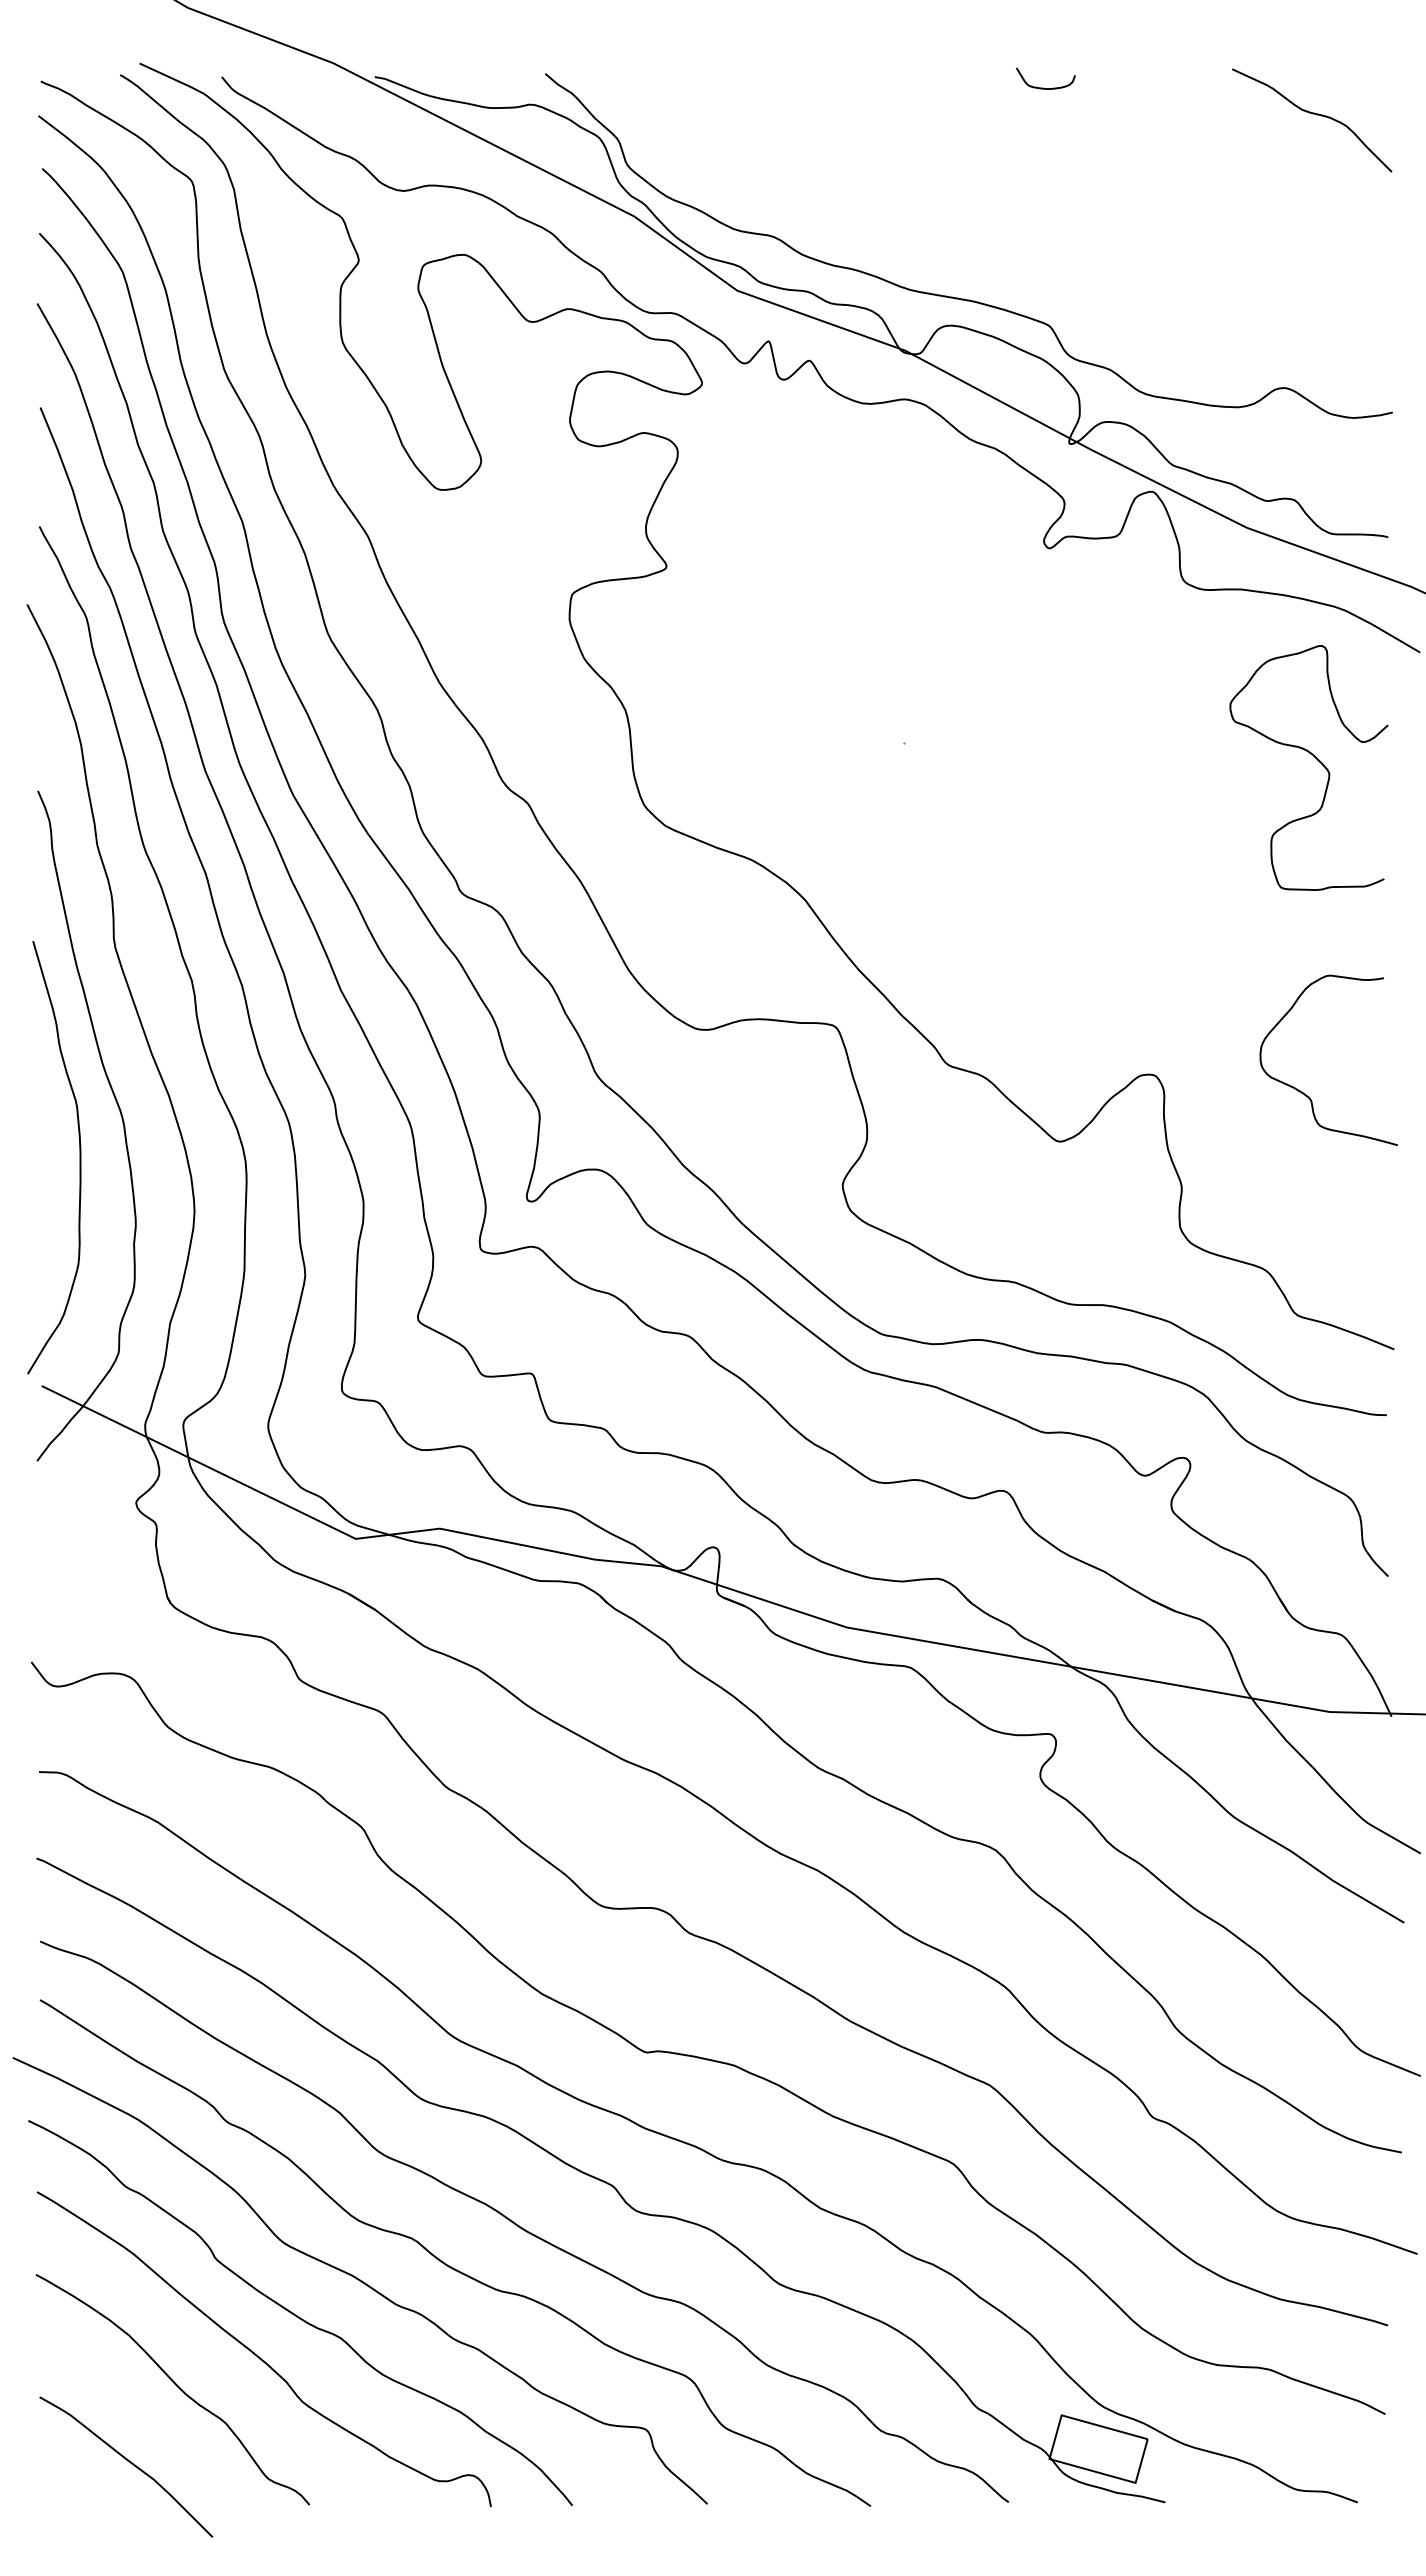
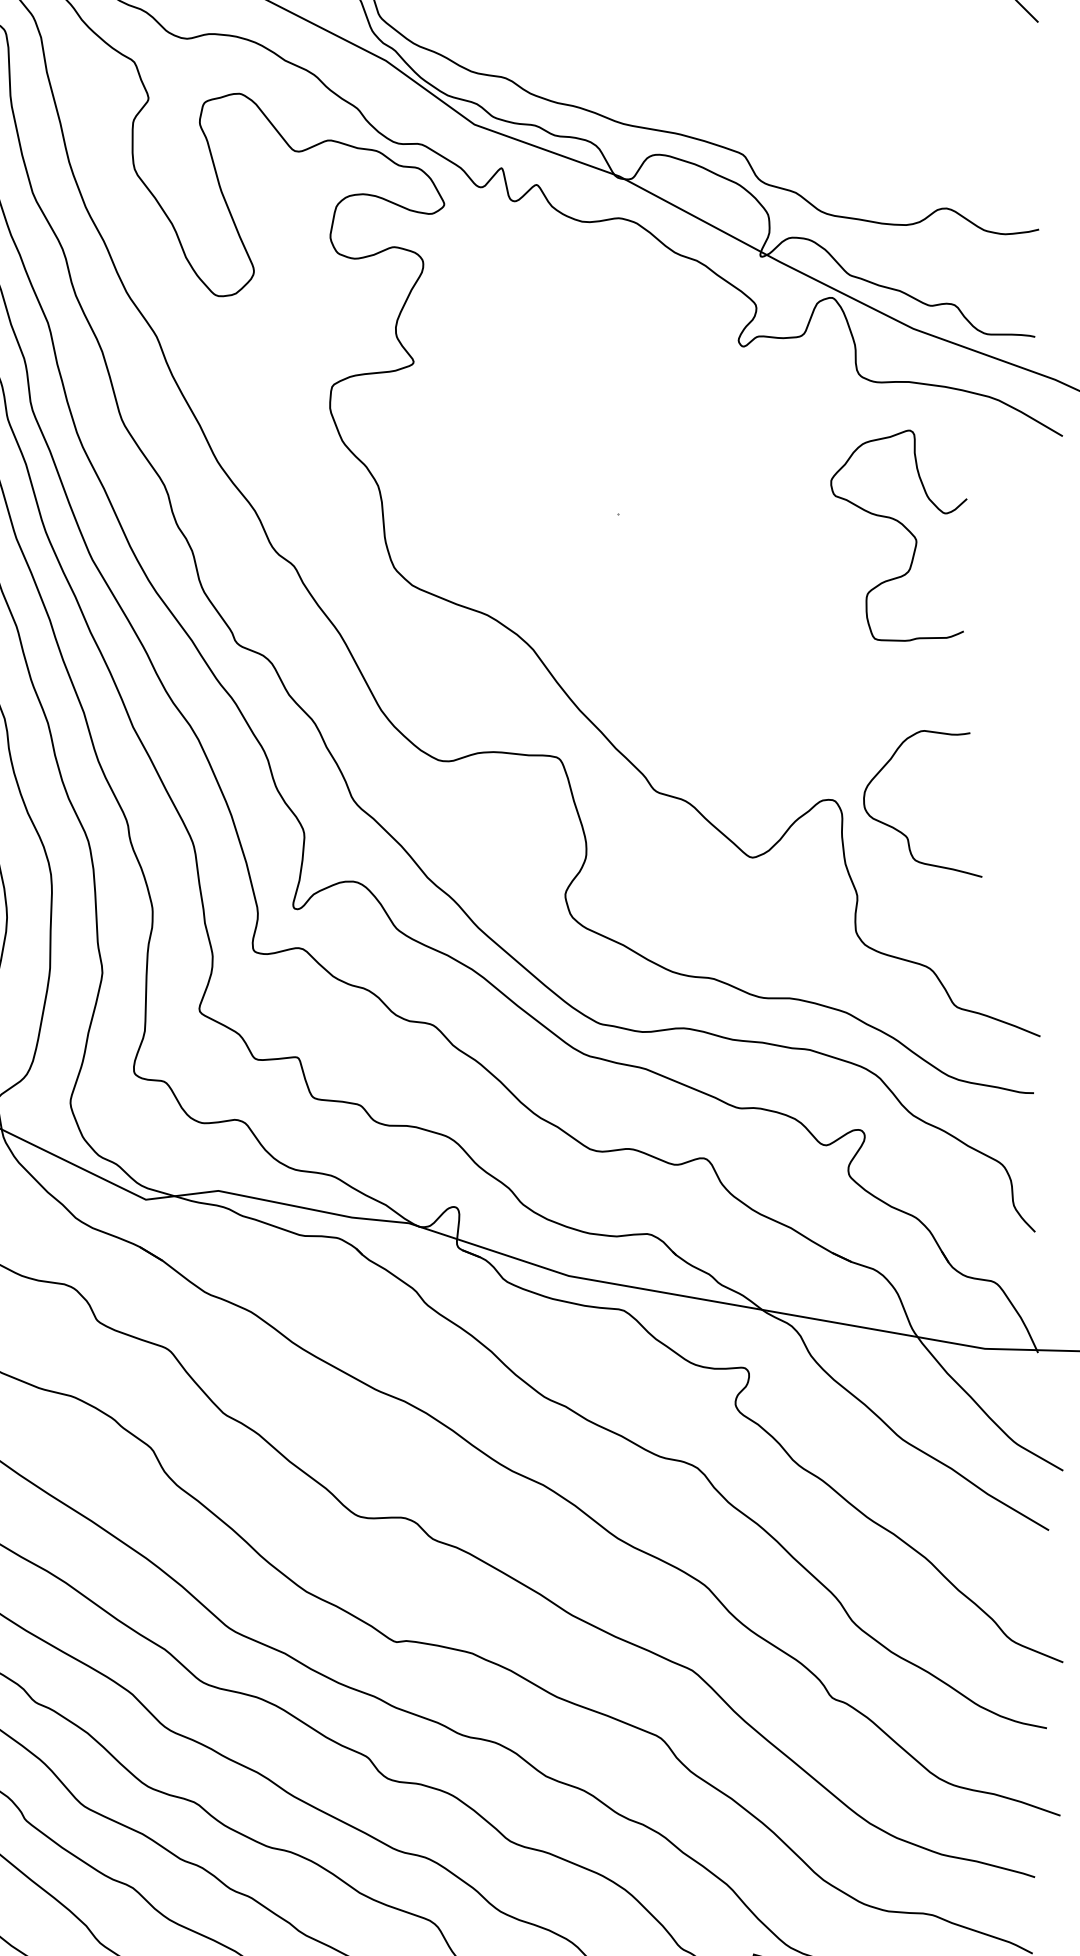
curve: (1316, 759) -> (905, 528), moved
curve: (1305, 1093) -> (902, 832), moved

